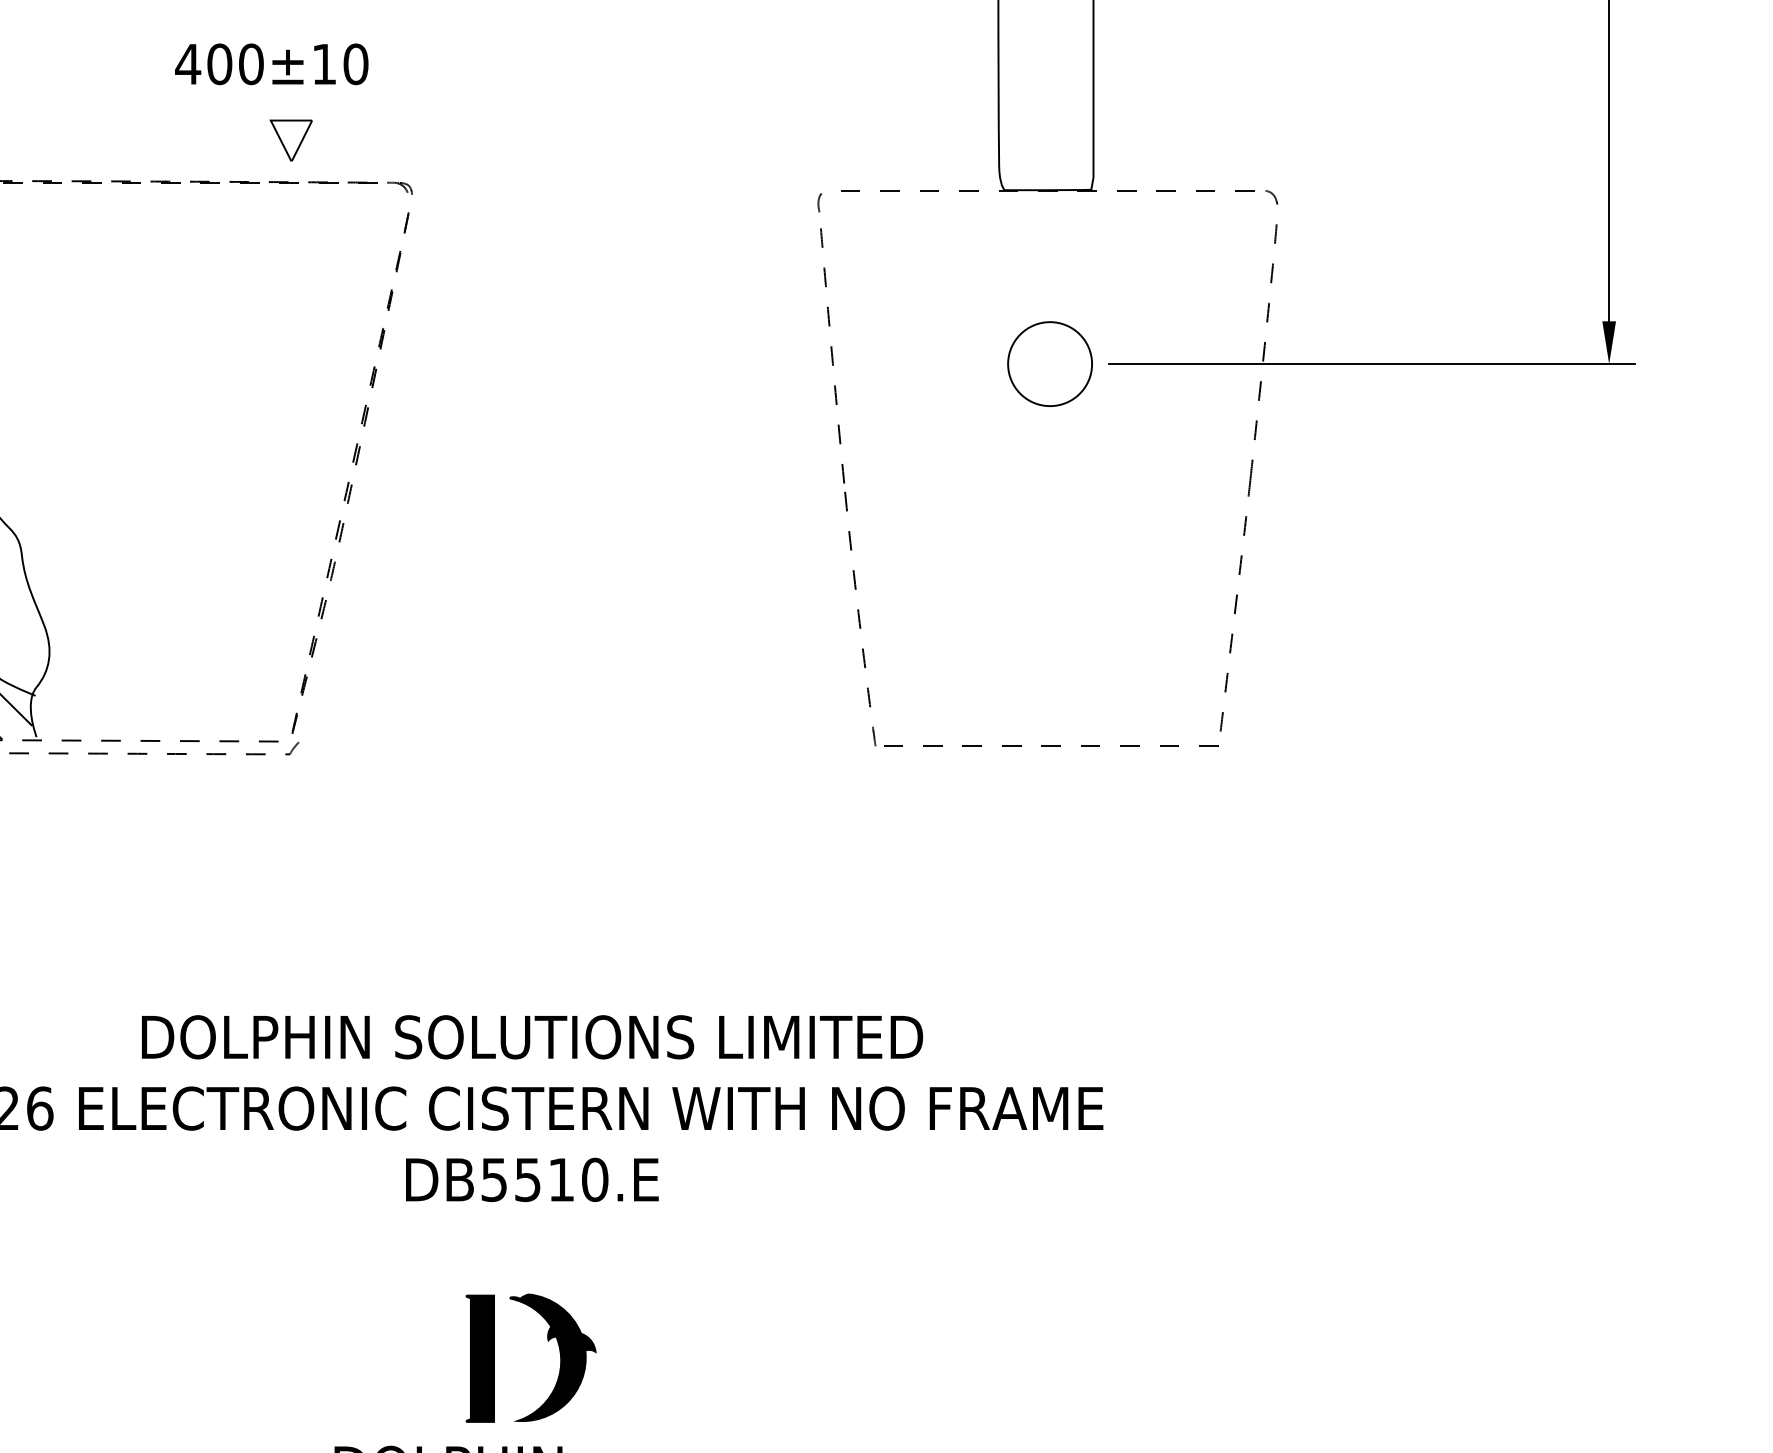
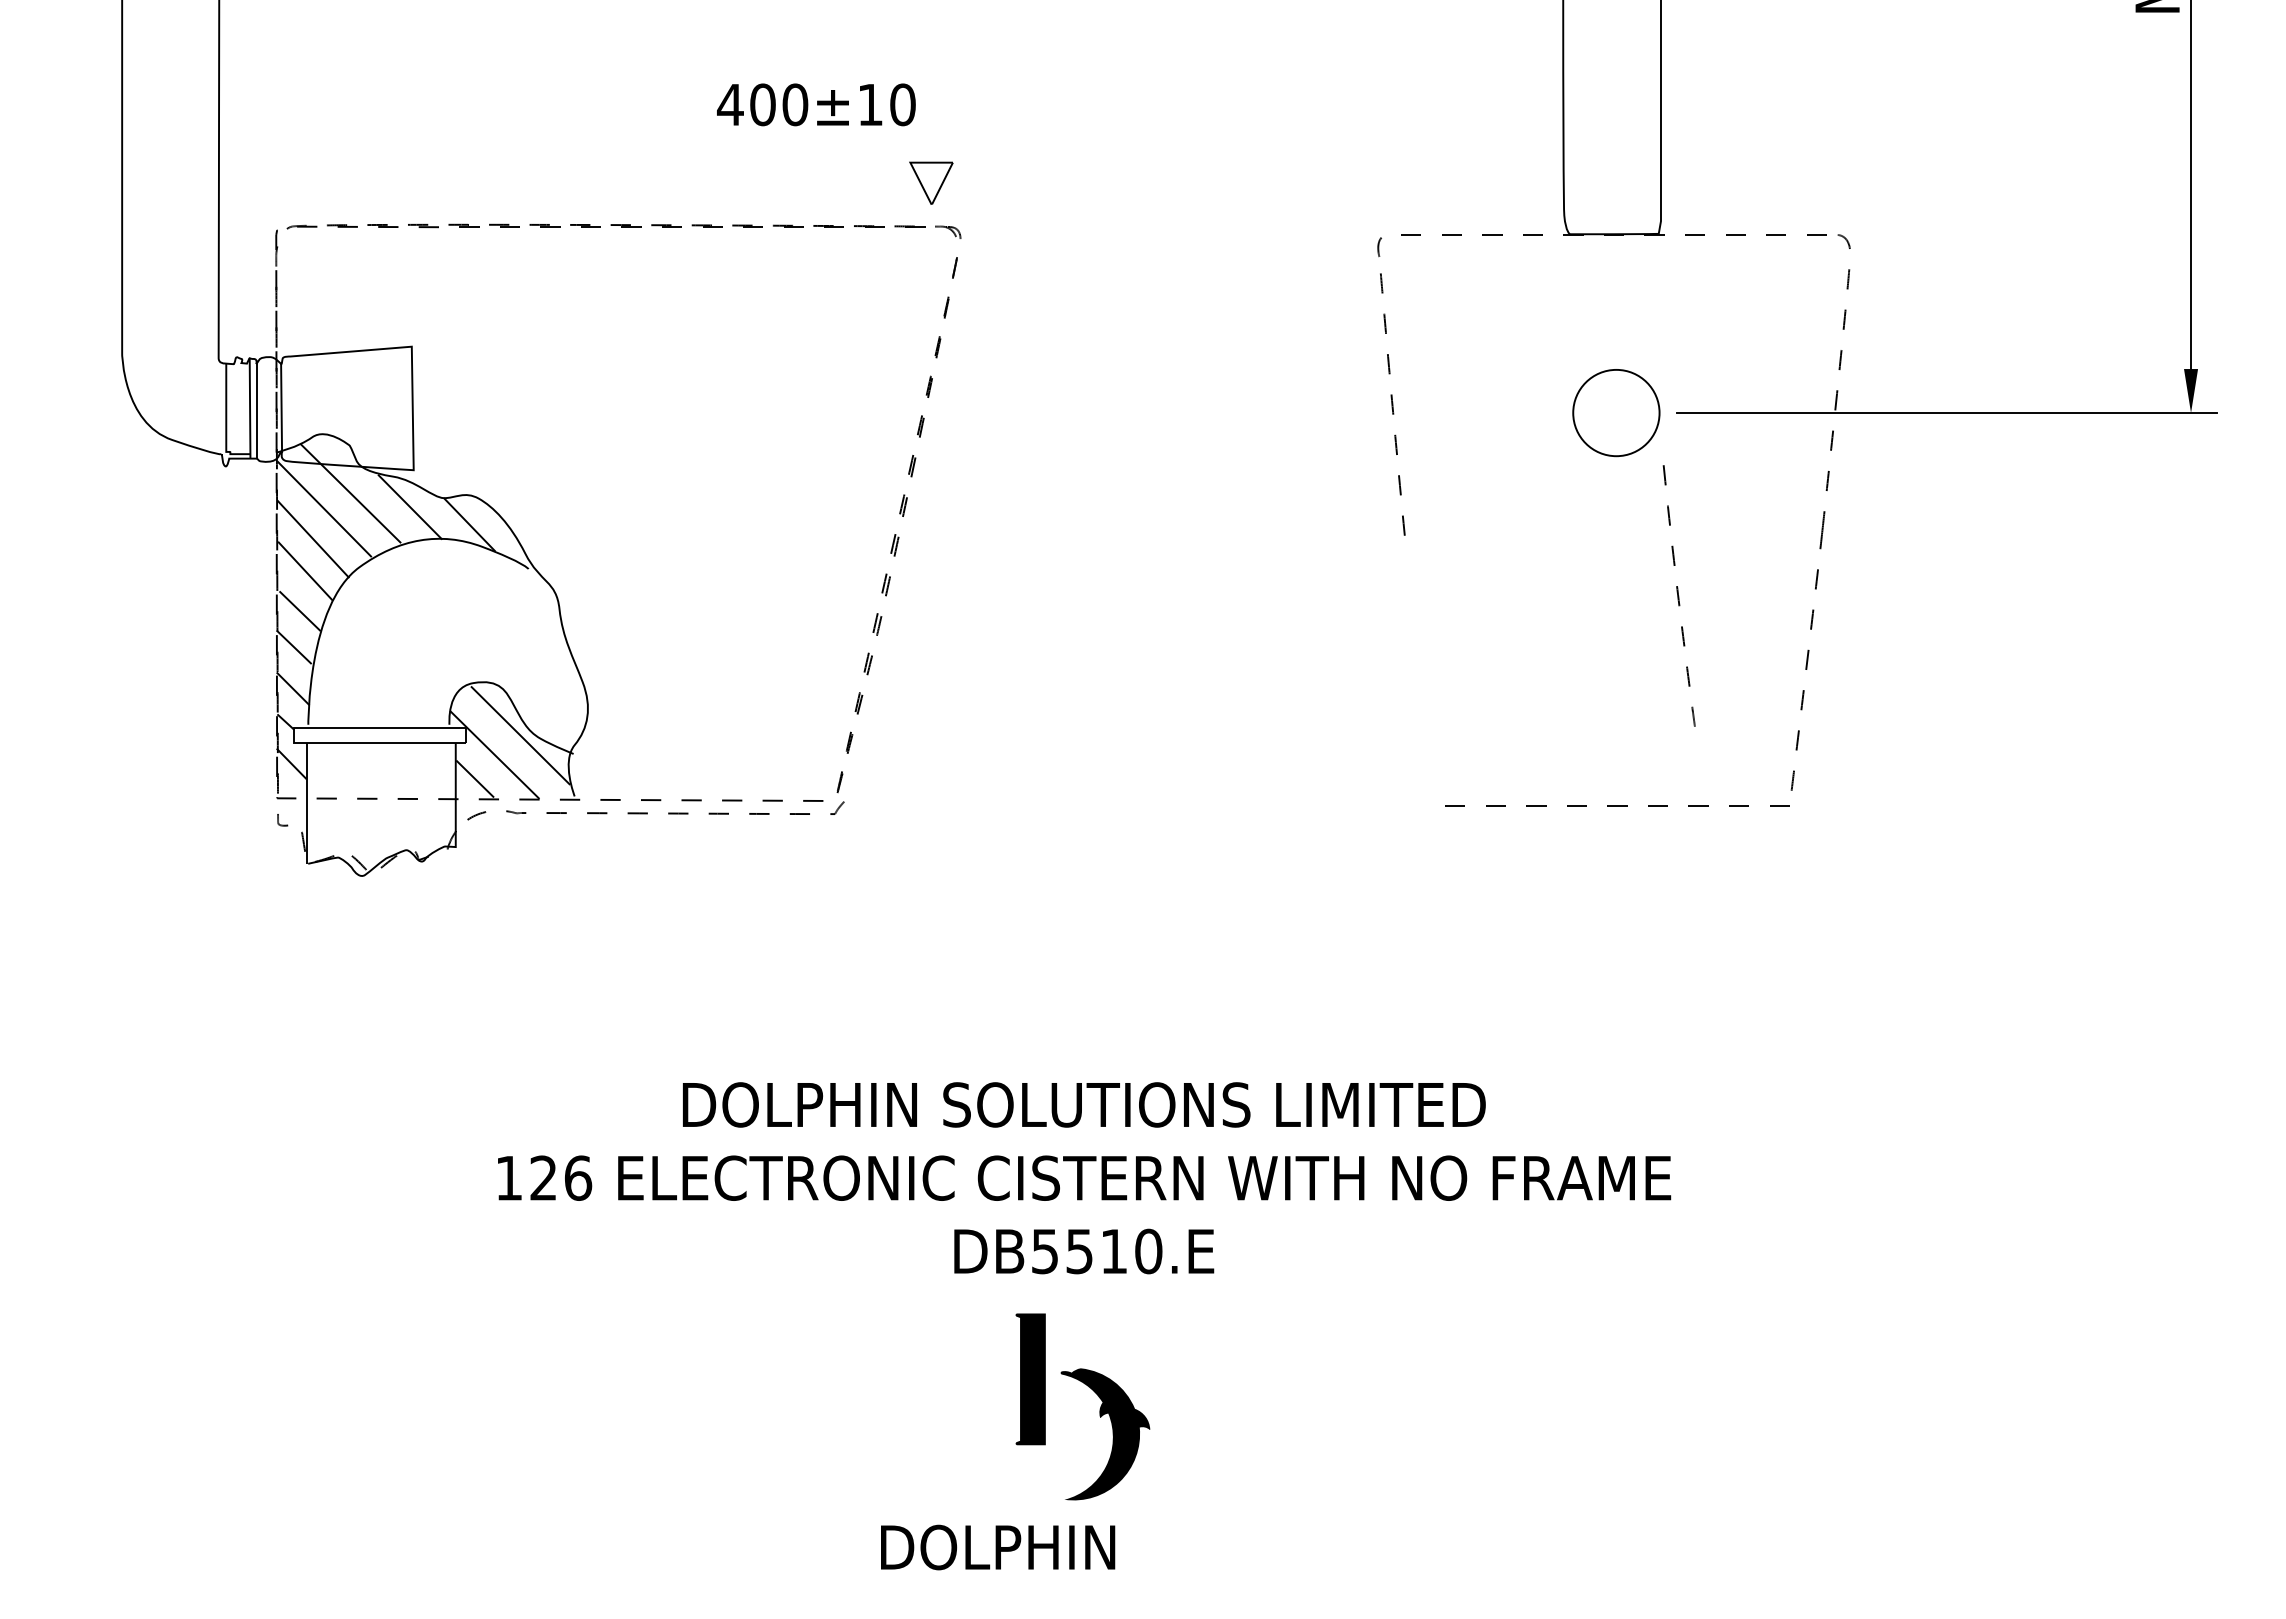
part: (291, 139) -> (931, 182), moved
curve: (859, 618) -> (1678, 595), moved
part: (480, 1358) -> (1030, 1379), moved

